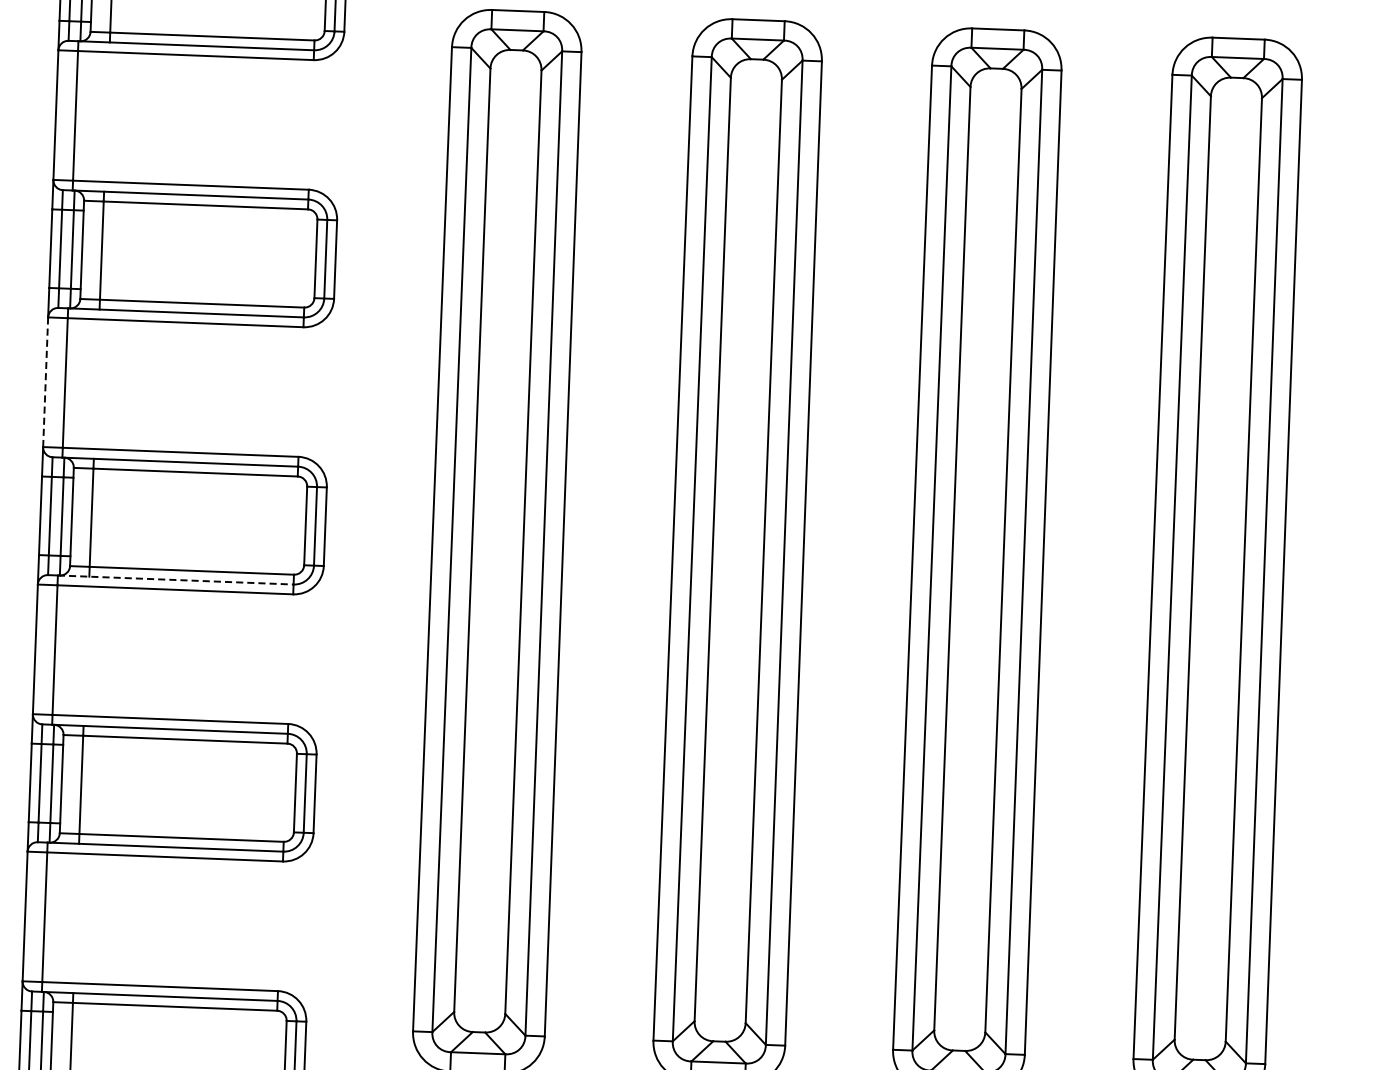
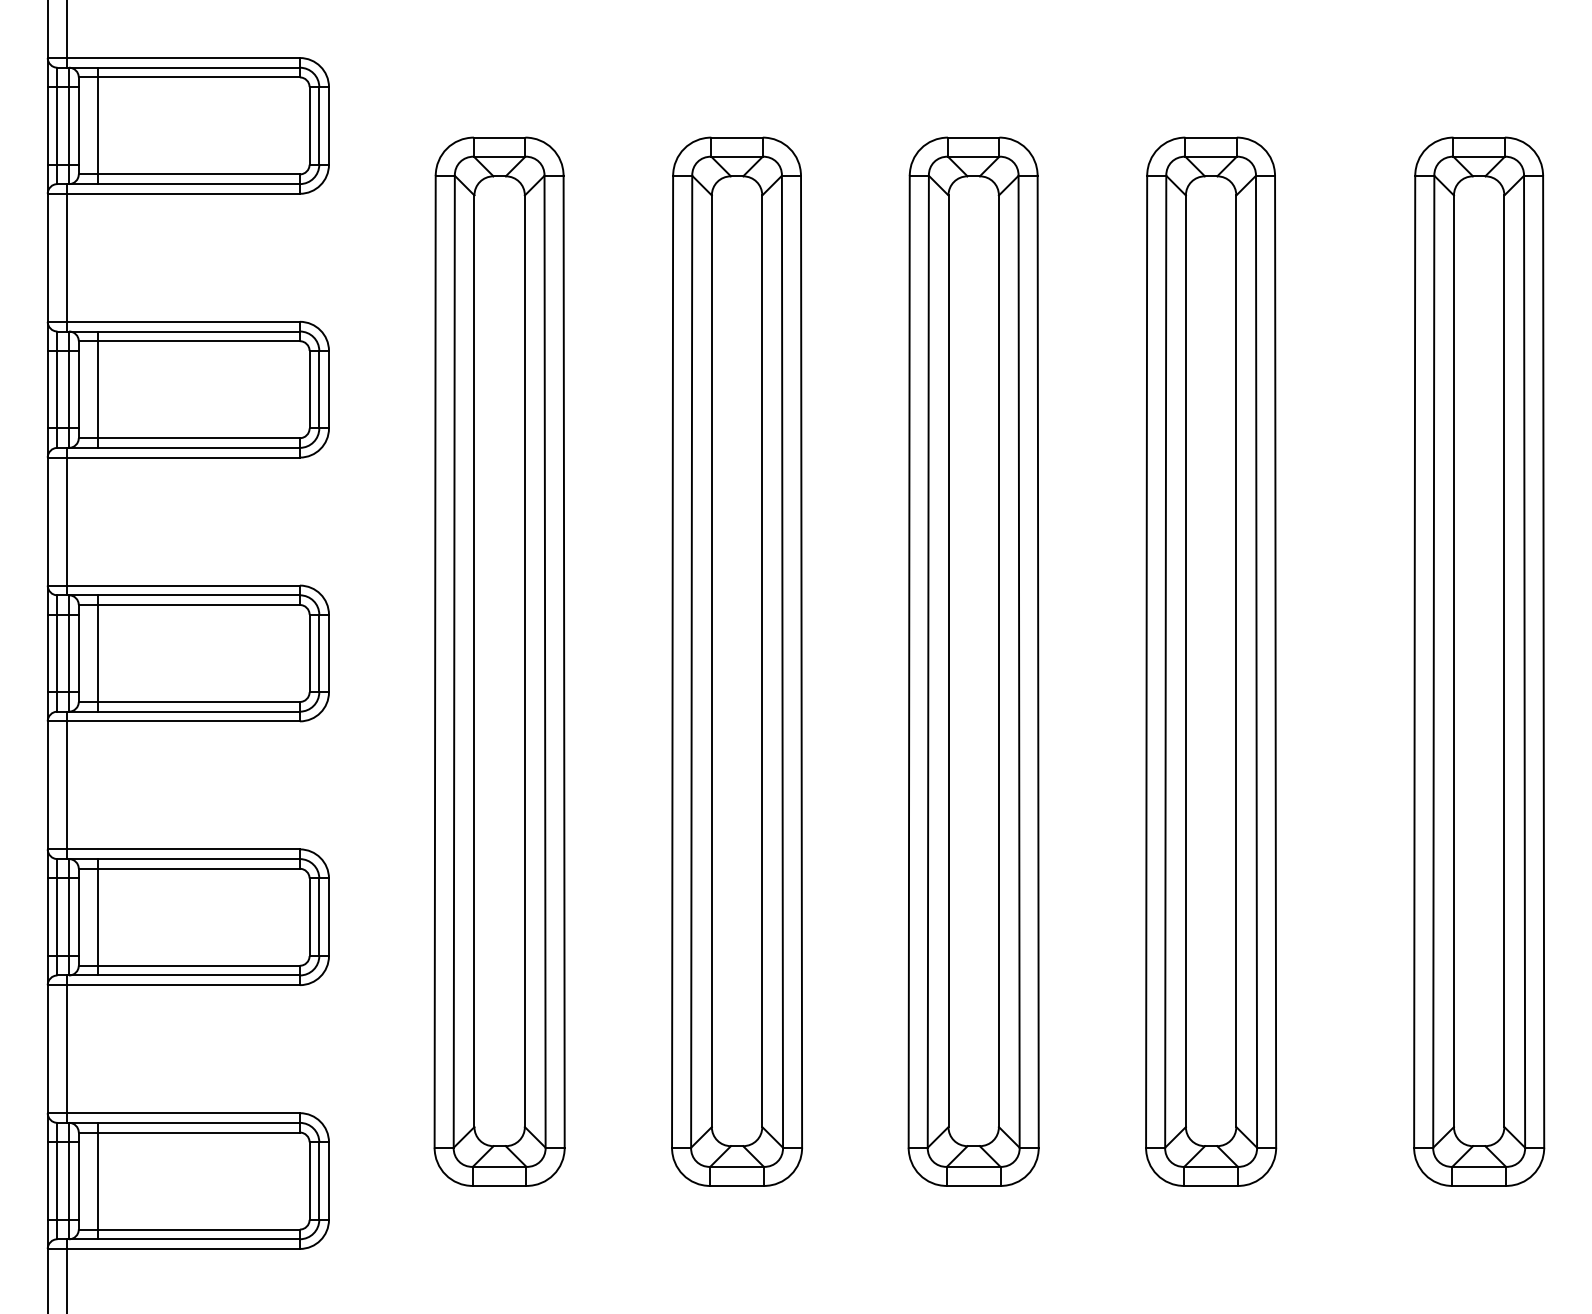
line: (45, 382) -> (47, 521), dashed -> solid
line: (176, 579) -> (184, 711), dashed -> solid

